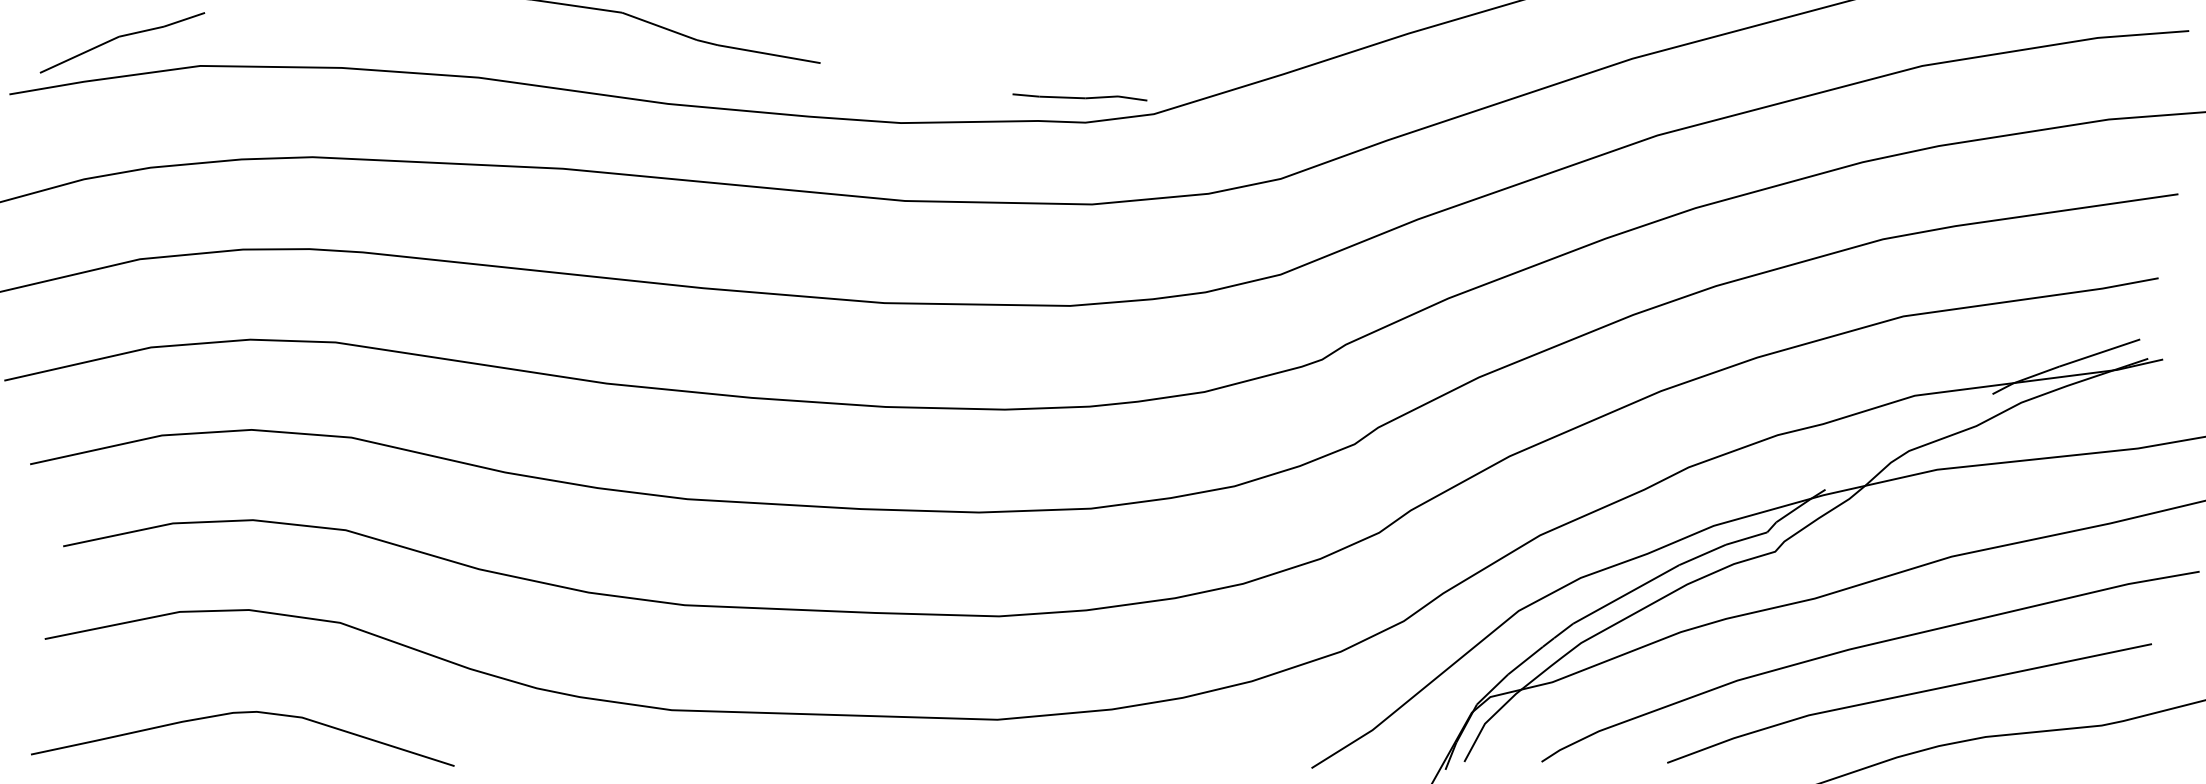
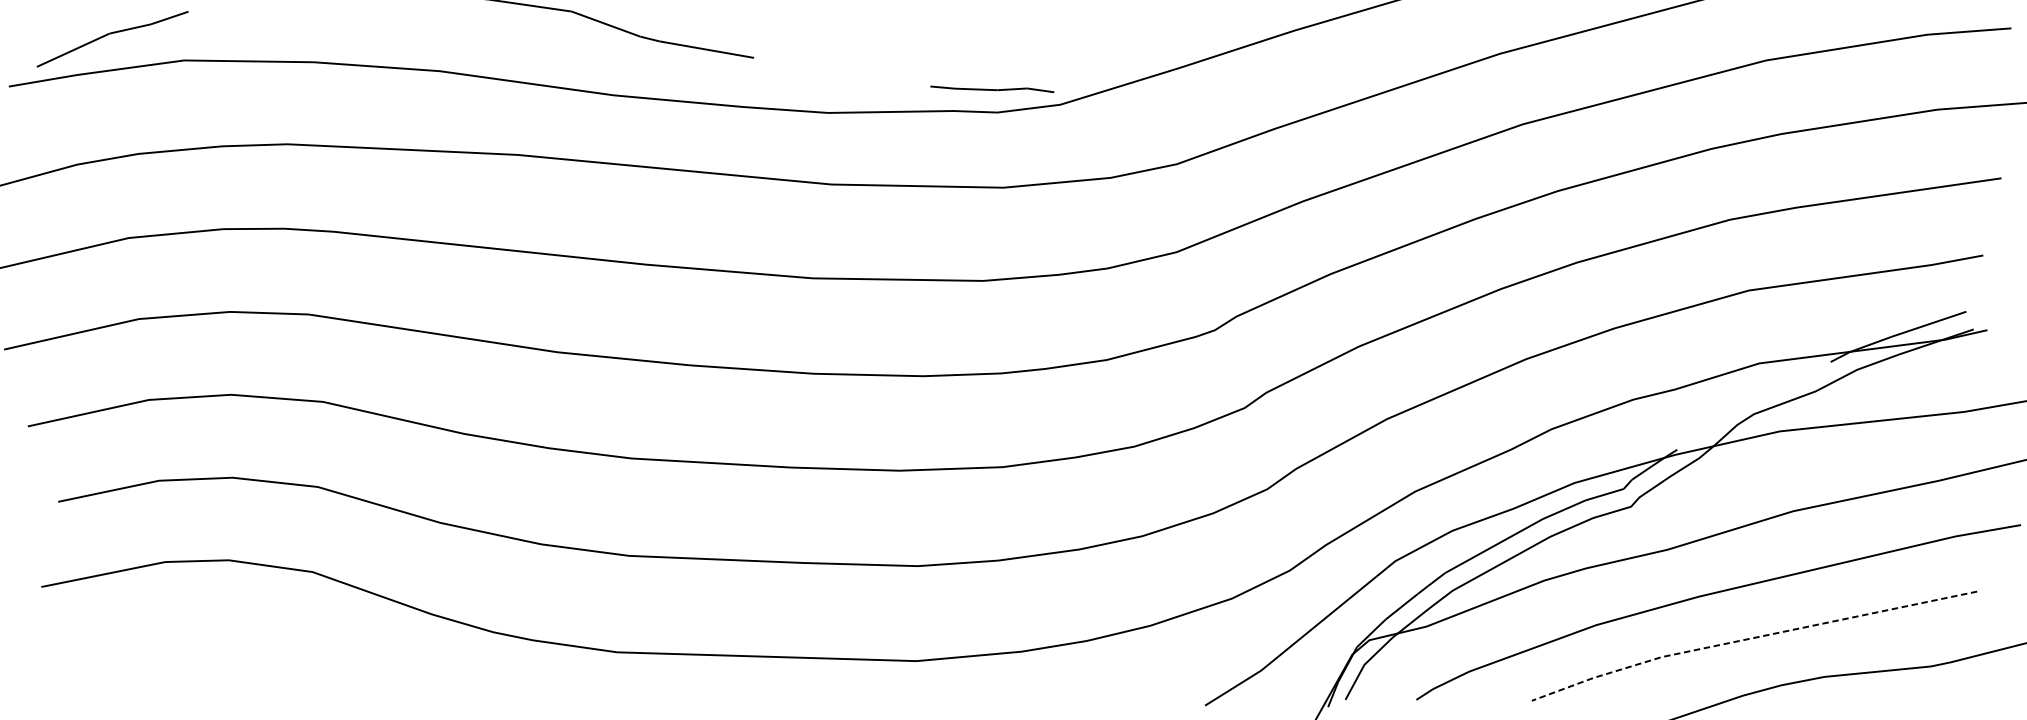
line: (1905, 695) -> (1750, 638), solid -> dashed
curve: (242, 713) -> (222, 655), removed

